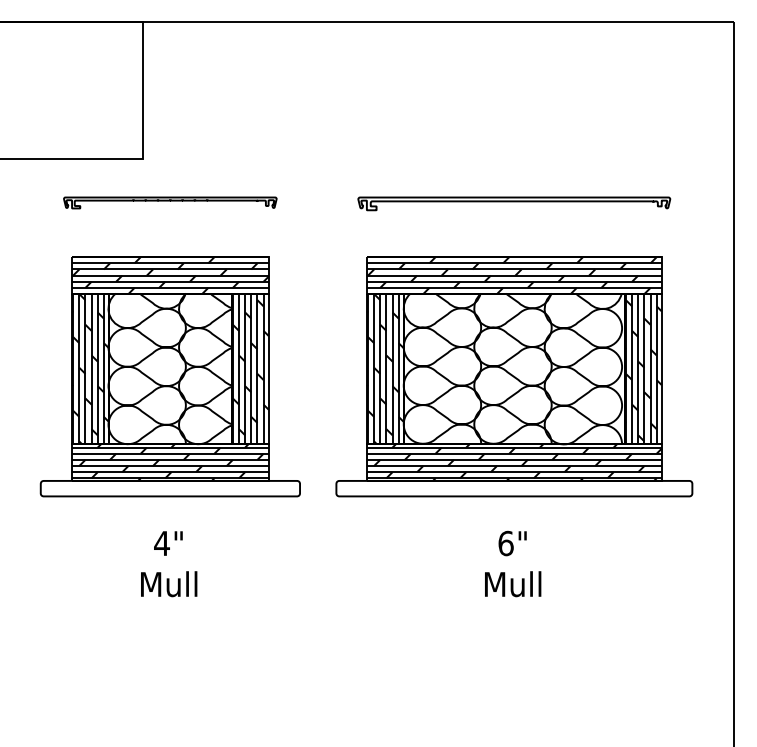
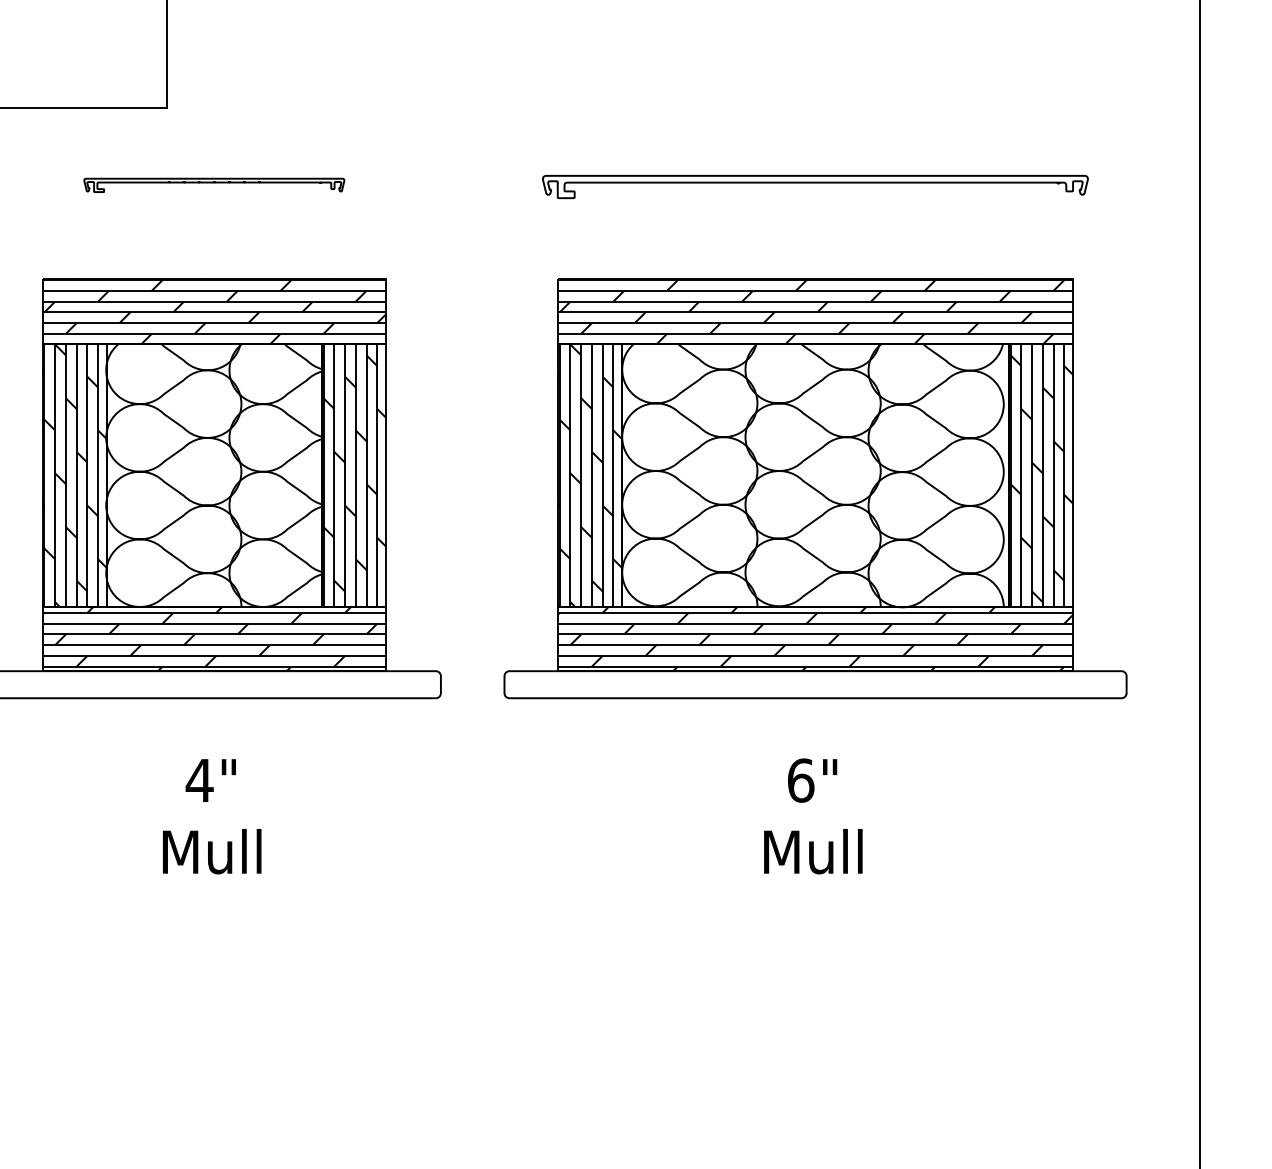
part: (170, 202) -> (214, 184), size x0.7

